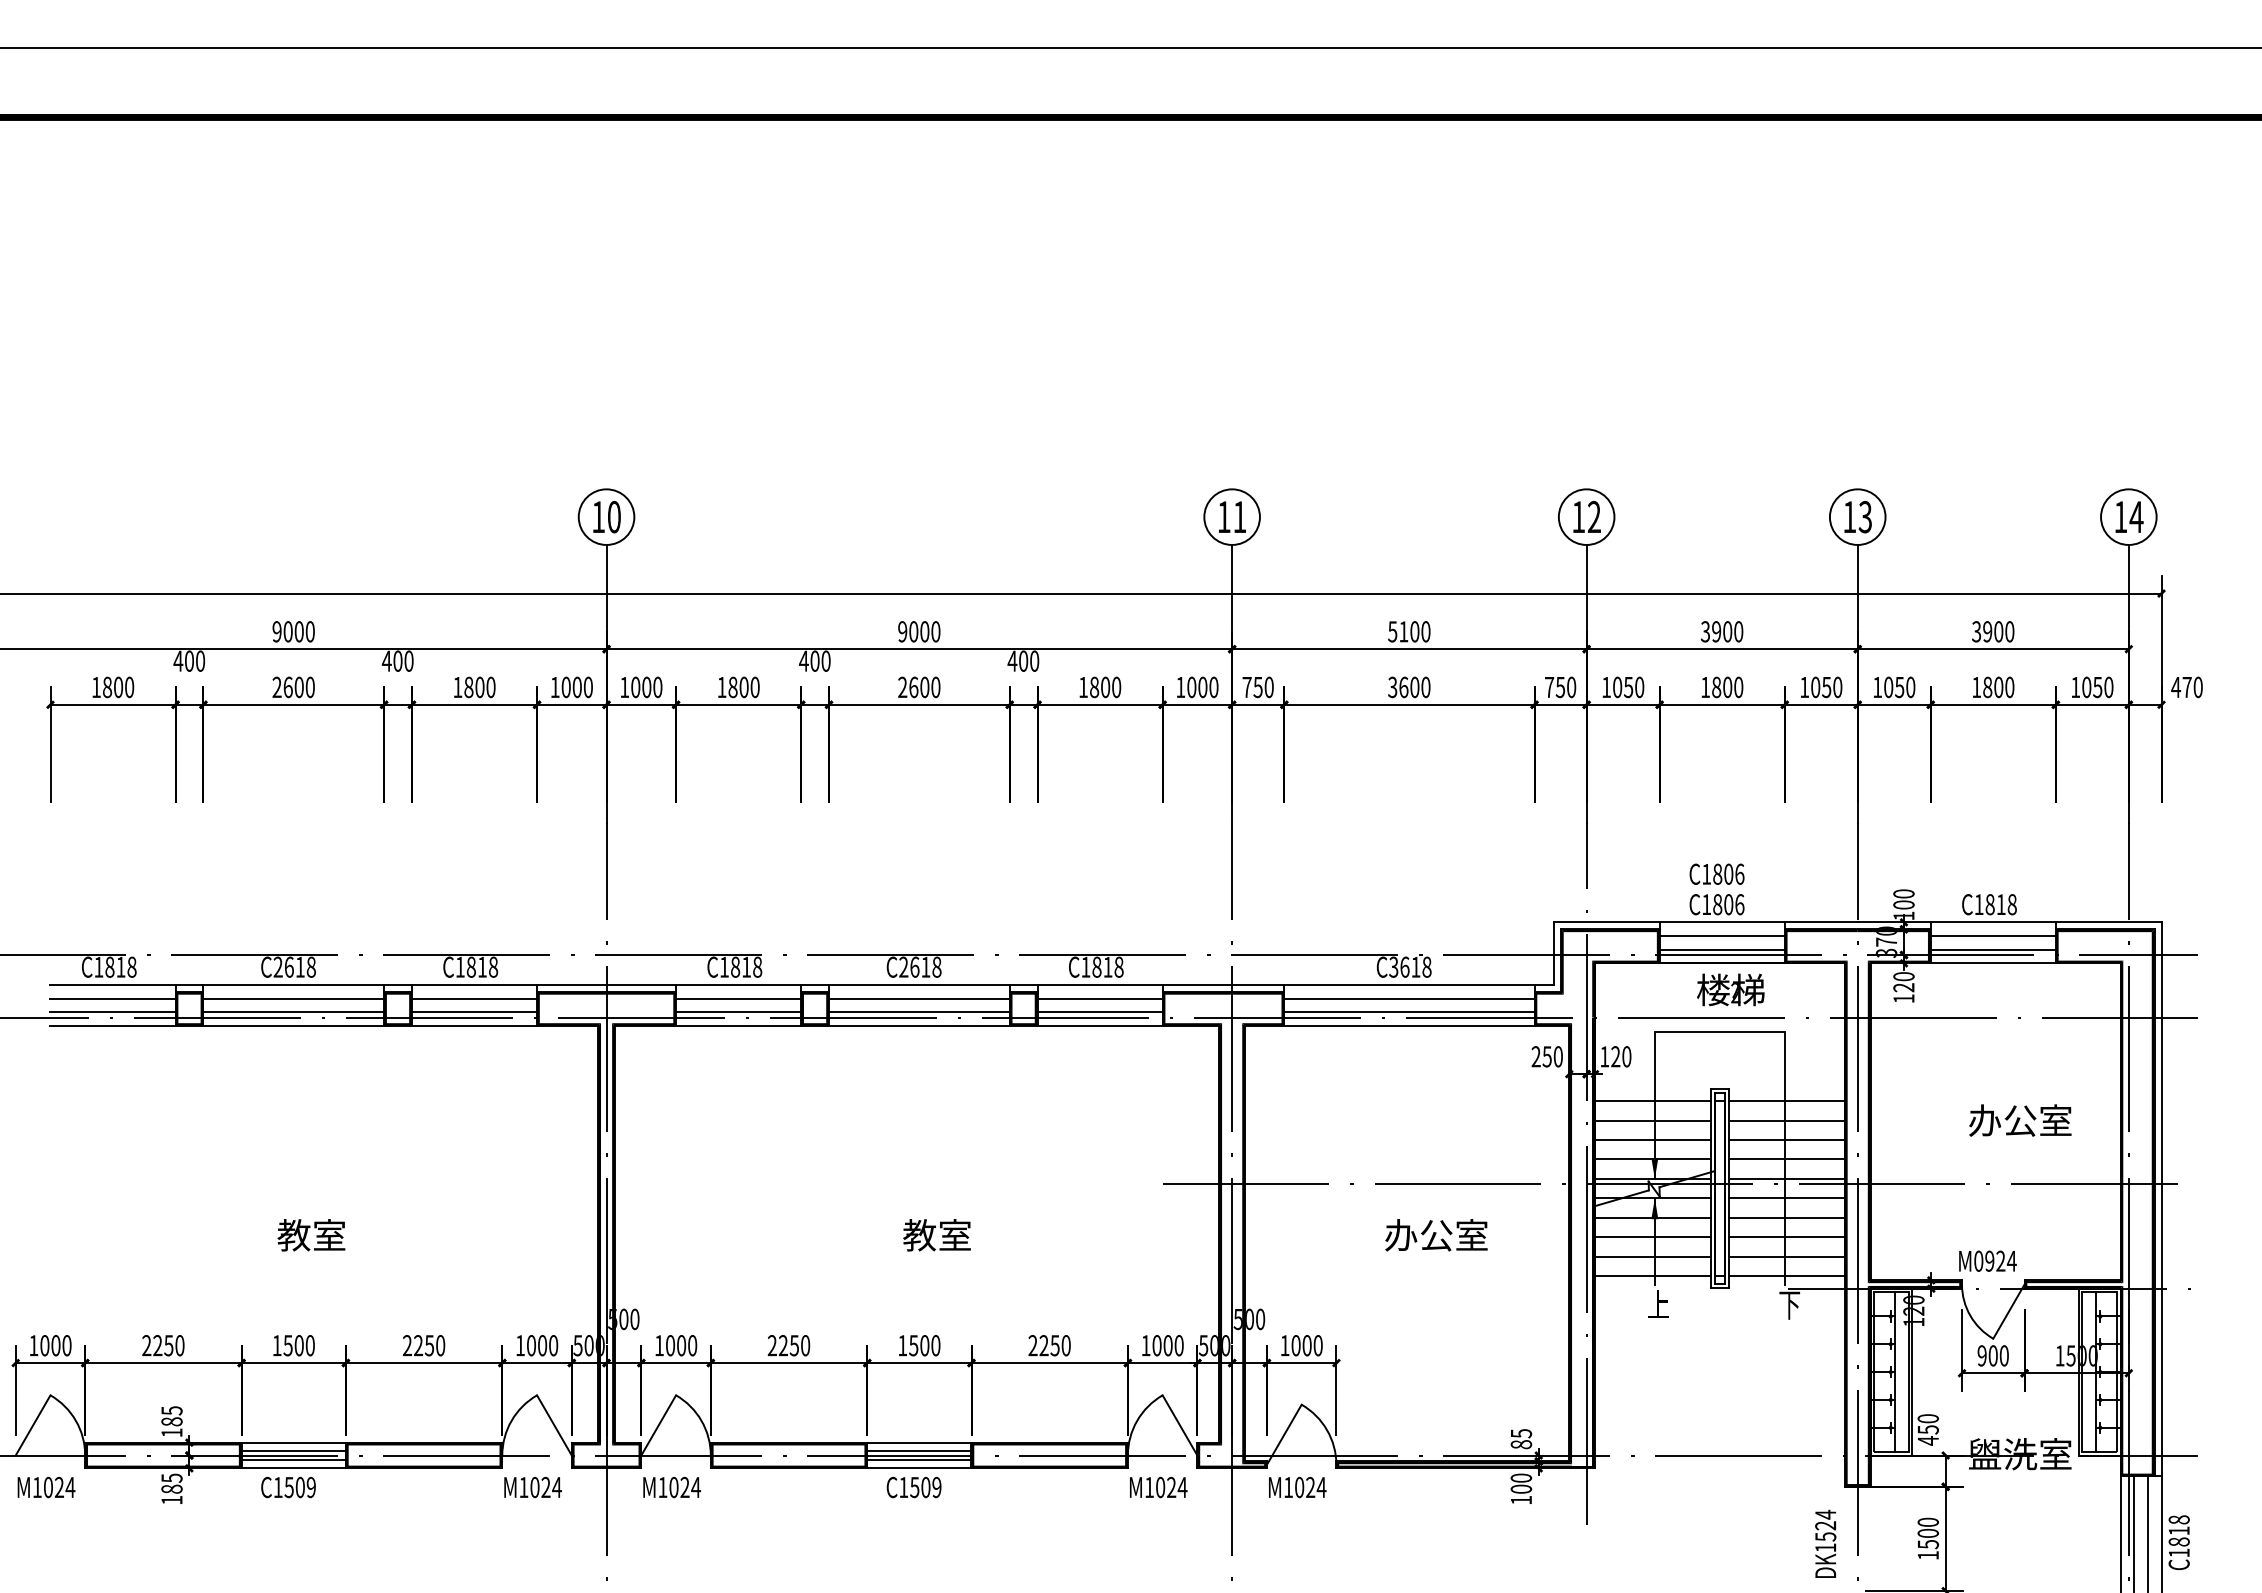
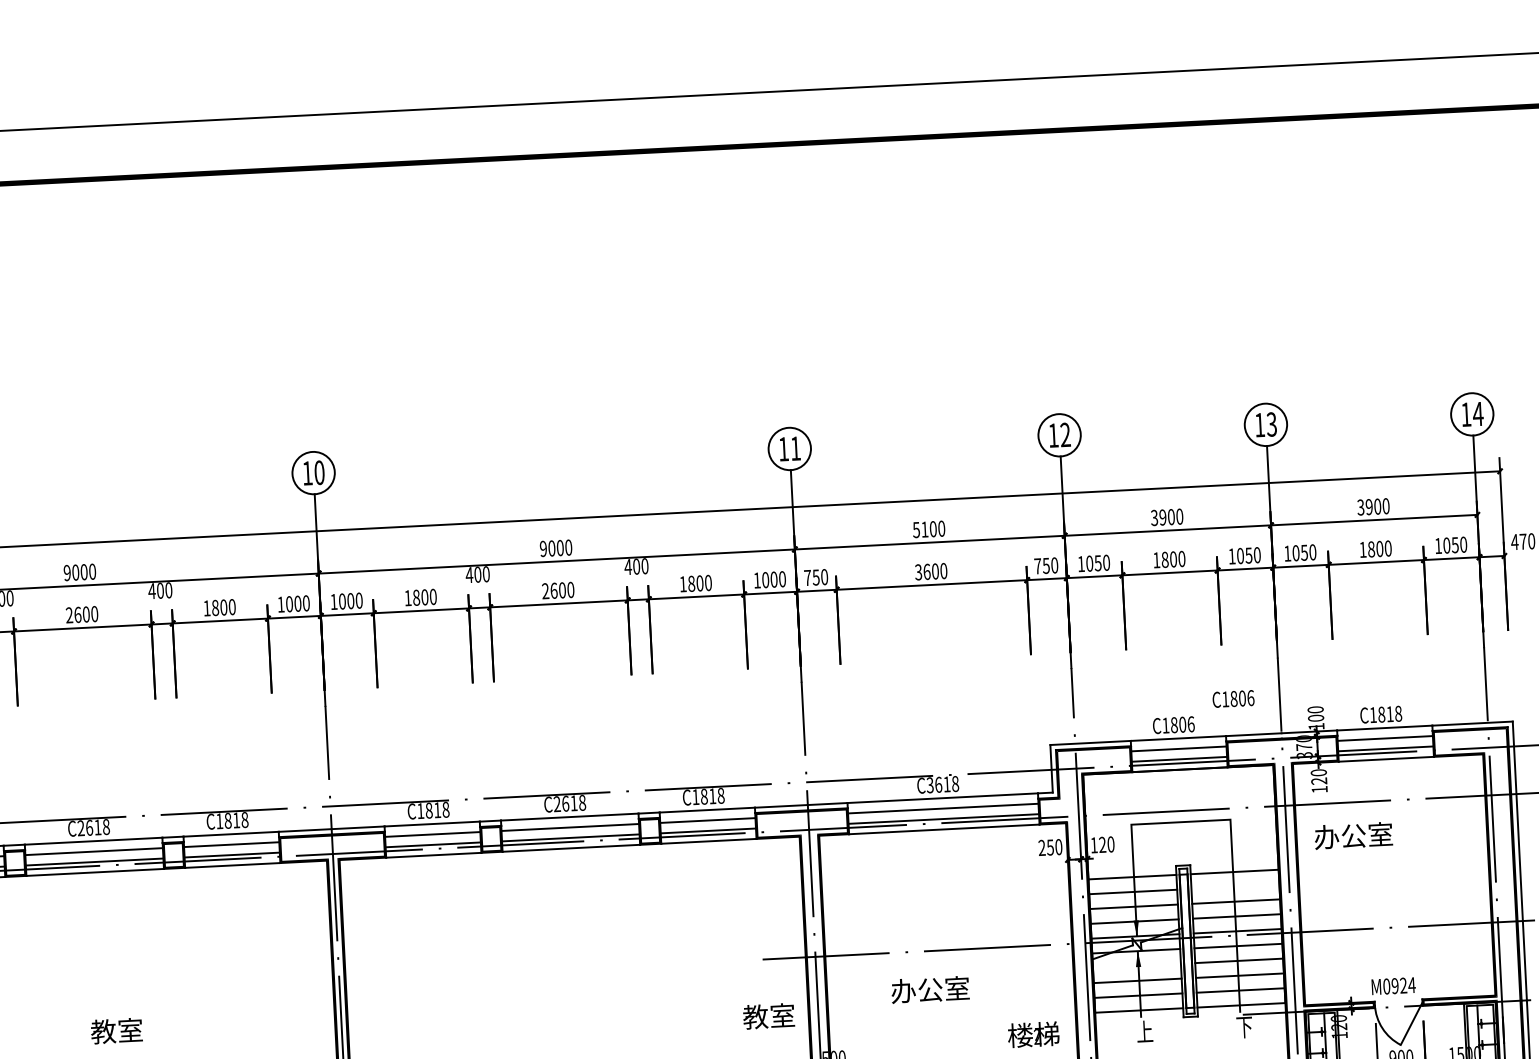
text: (1716, 873) -> (1233, 698), moved
text: (1730, 989) -> (1033, 1034), moved
line: (1786, 1120) -> (1234, 886), removed
text: (2020, 1120) -> (1353, 835), moved
line: (1652, 1217) -> (1136, 965), removed
text: (936, 1235) -> (768, 1016), moved
text: (1436, 1235) -> (930, 990), moved

